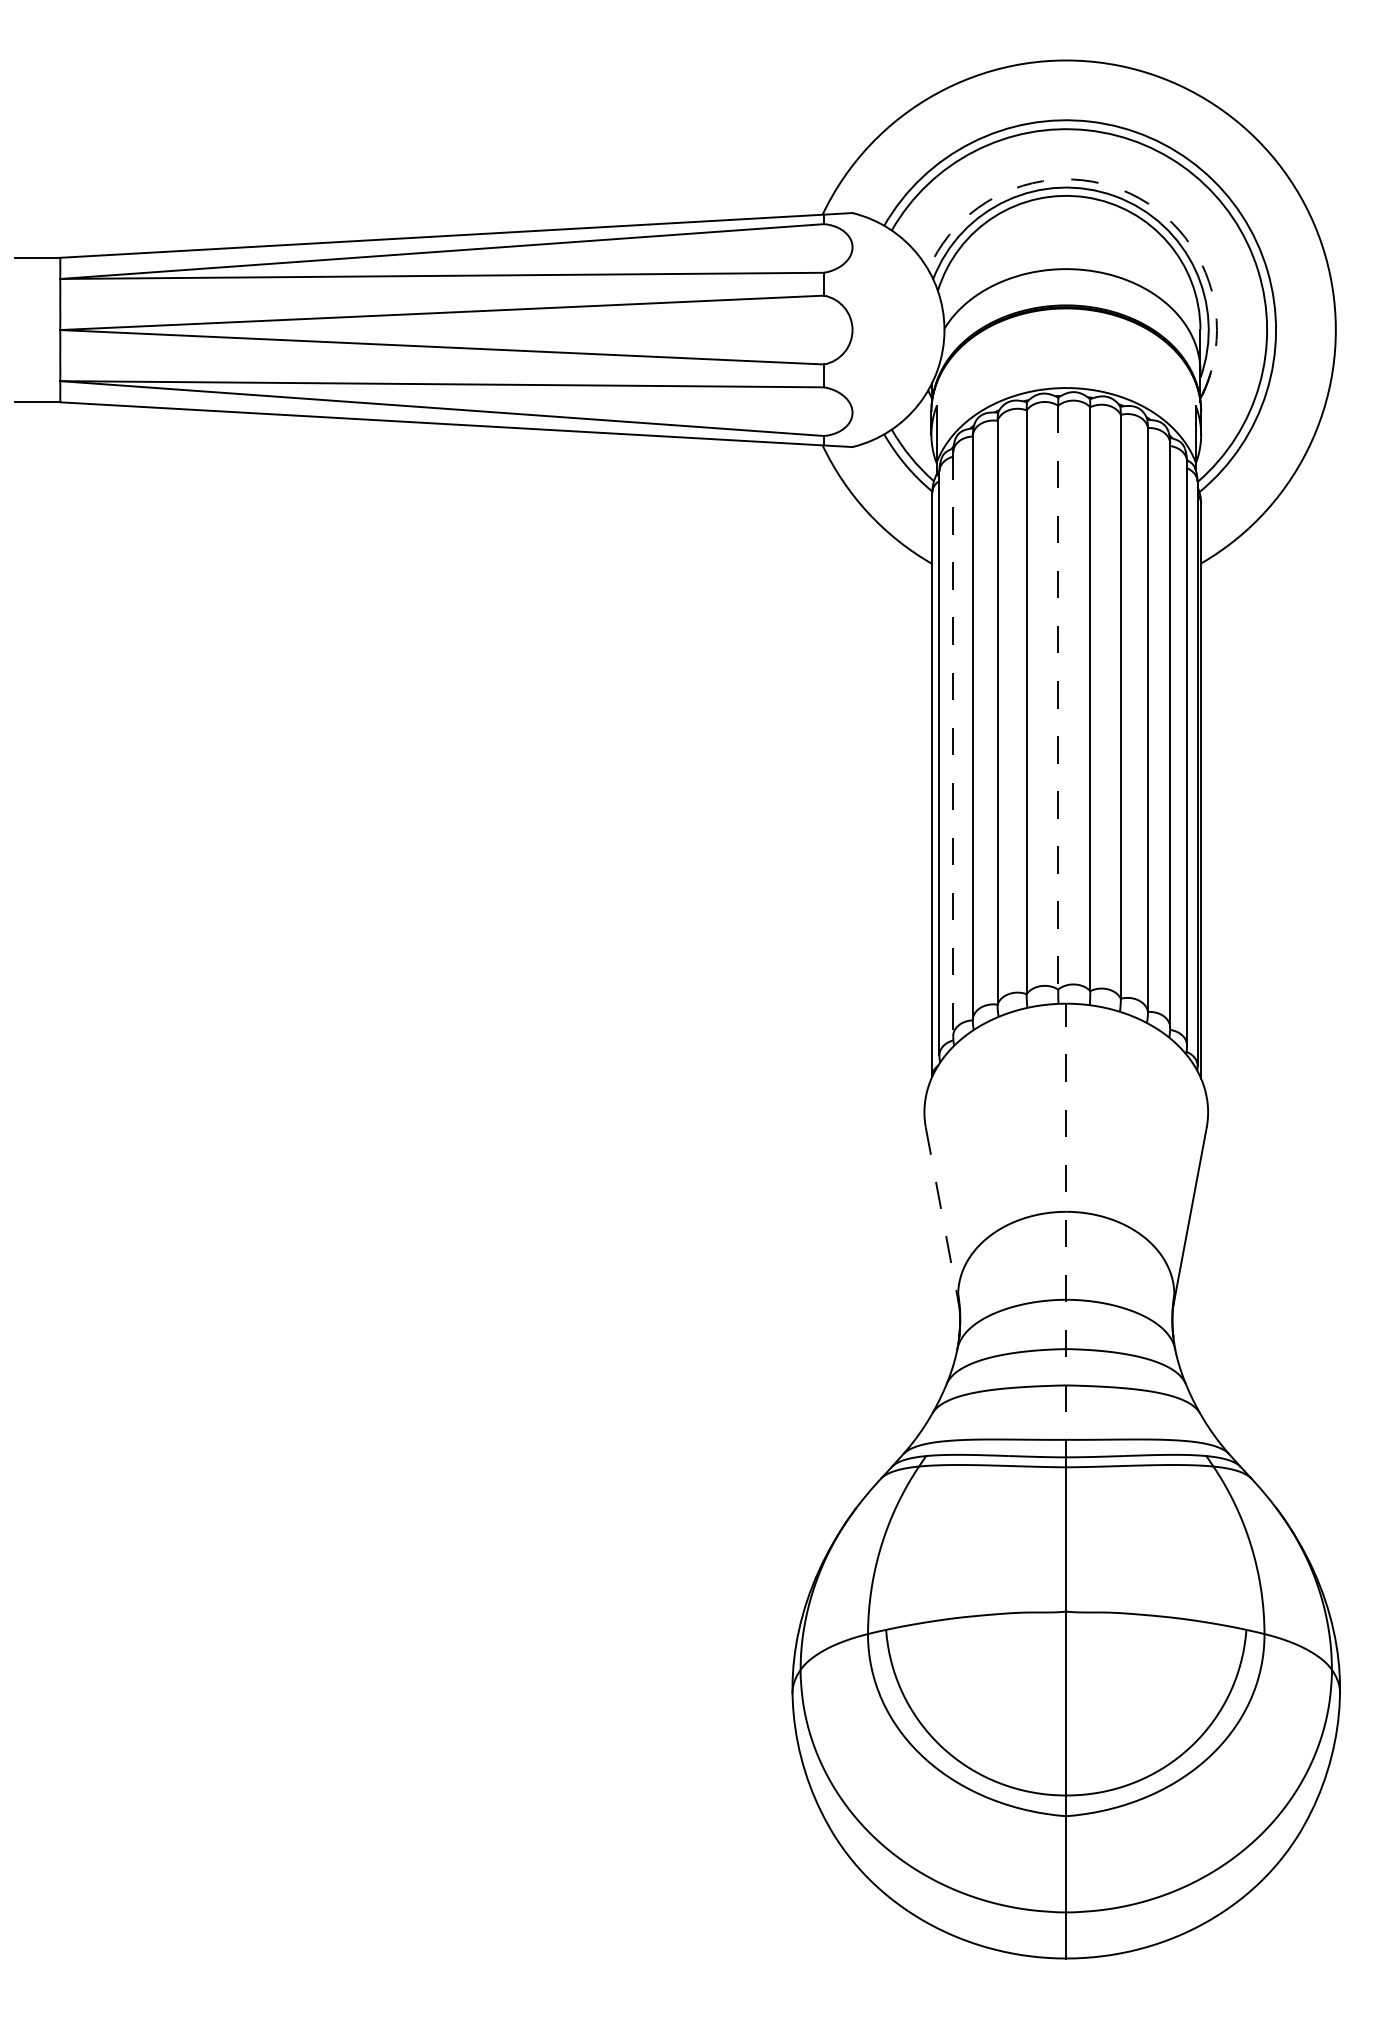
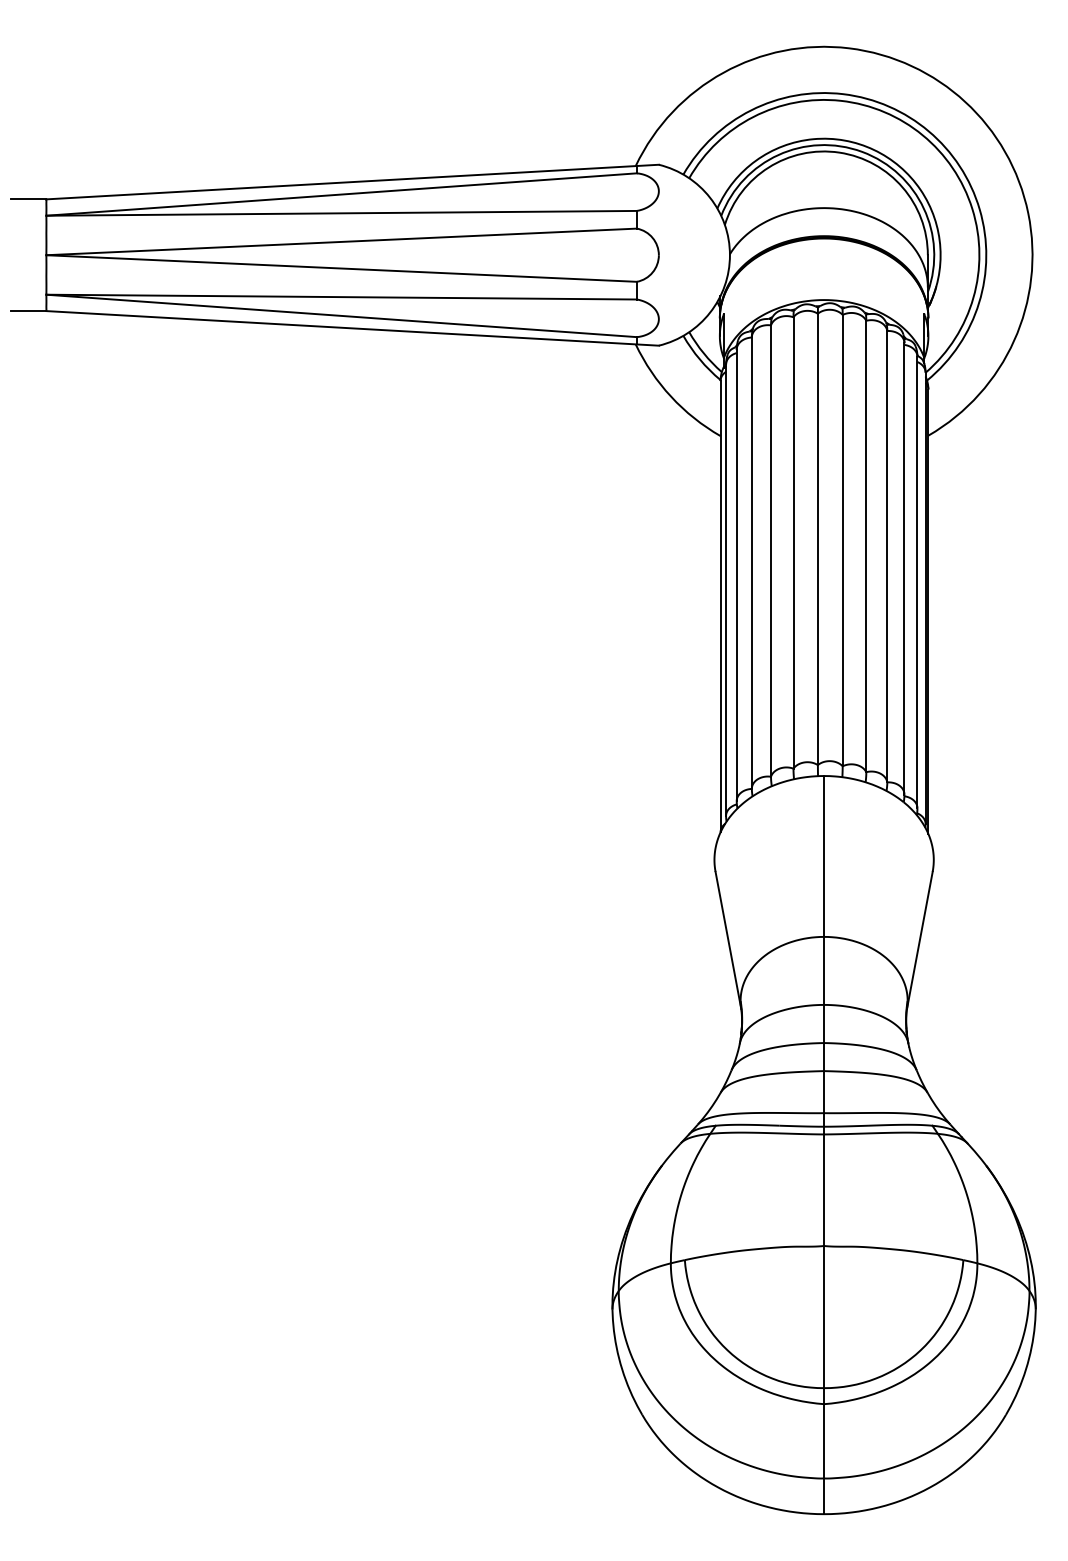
arc: (1130, 193) -> (873, 149), dashed -> solid
line: (1057, 697) -> (817, 539), dashed -> solid
line: (952, 744) -> (736, 575), dashed -> solid
line: (942, 1216) -> (728, 940), dashed -> solid
line: (1066, 1234) -> (824, 954), dashed -> solid

